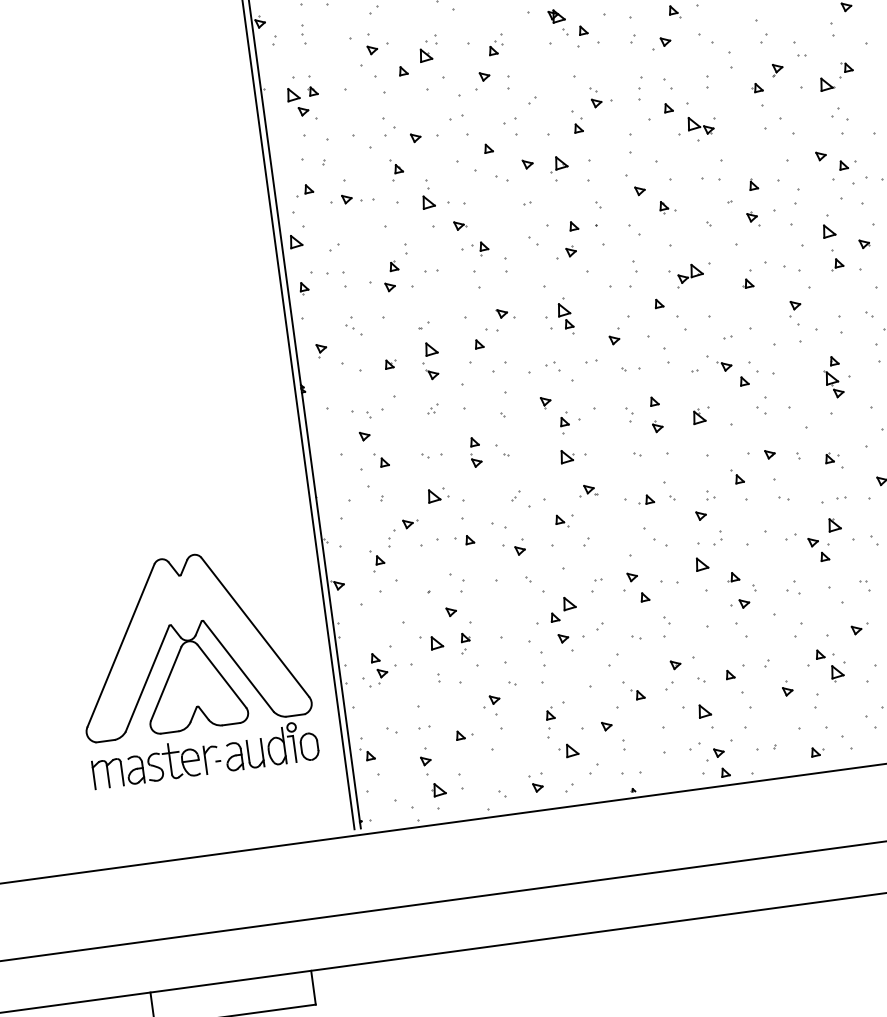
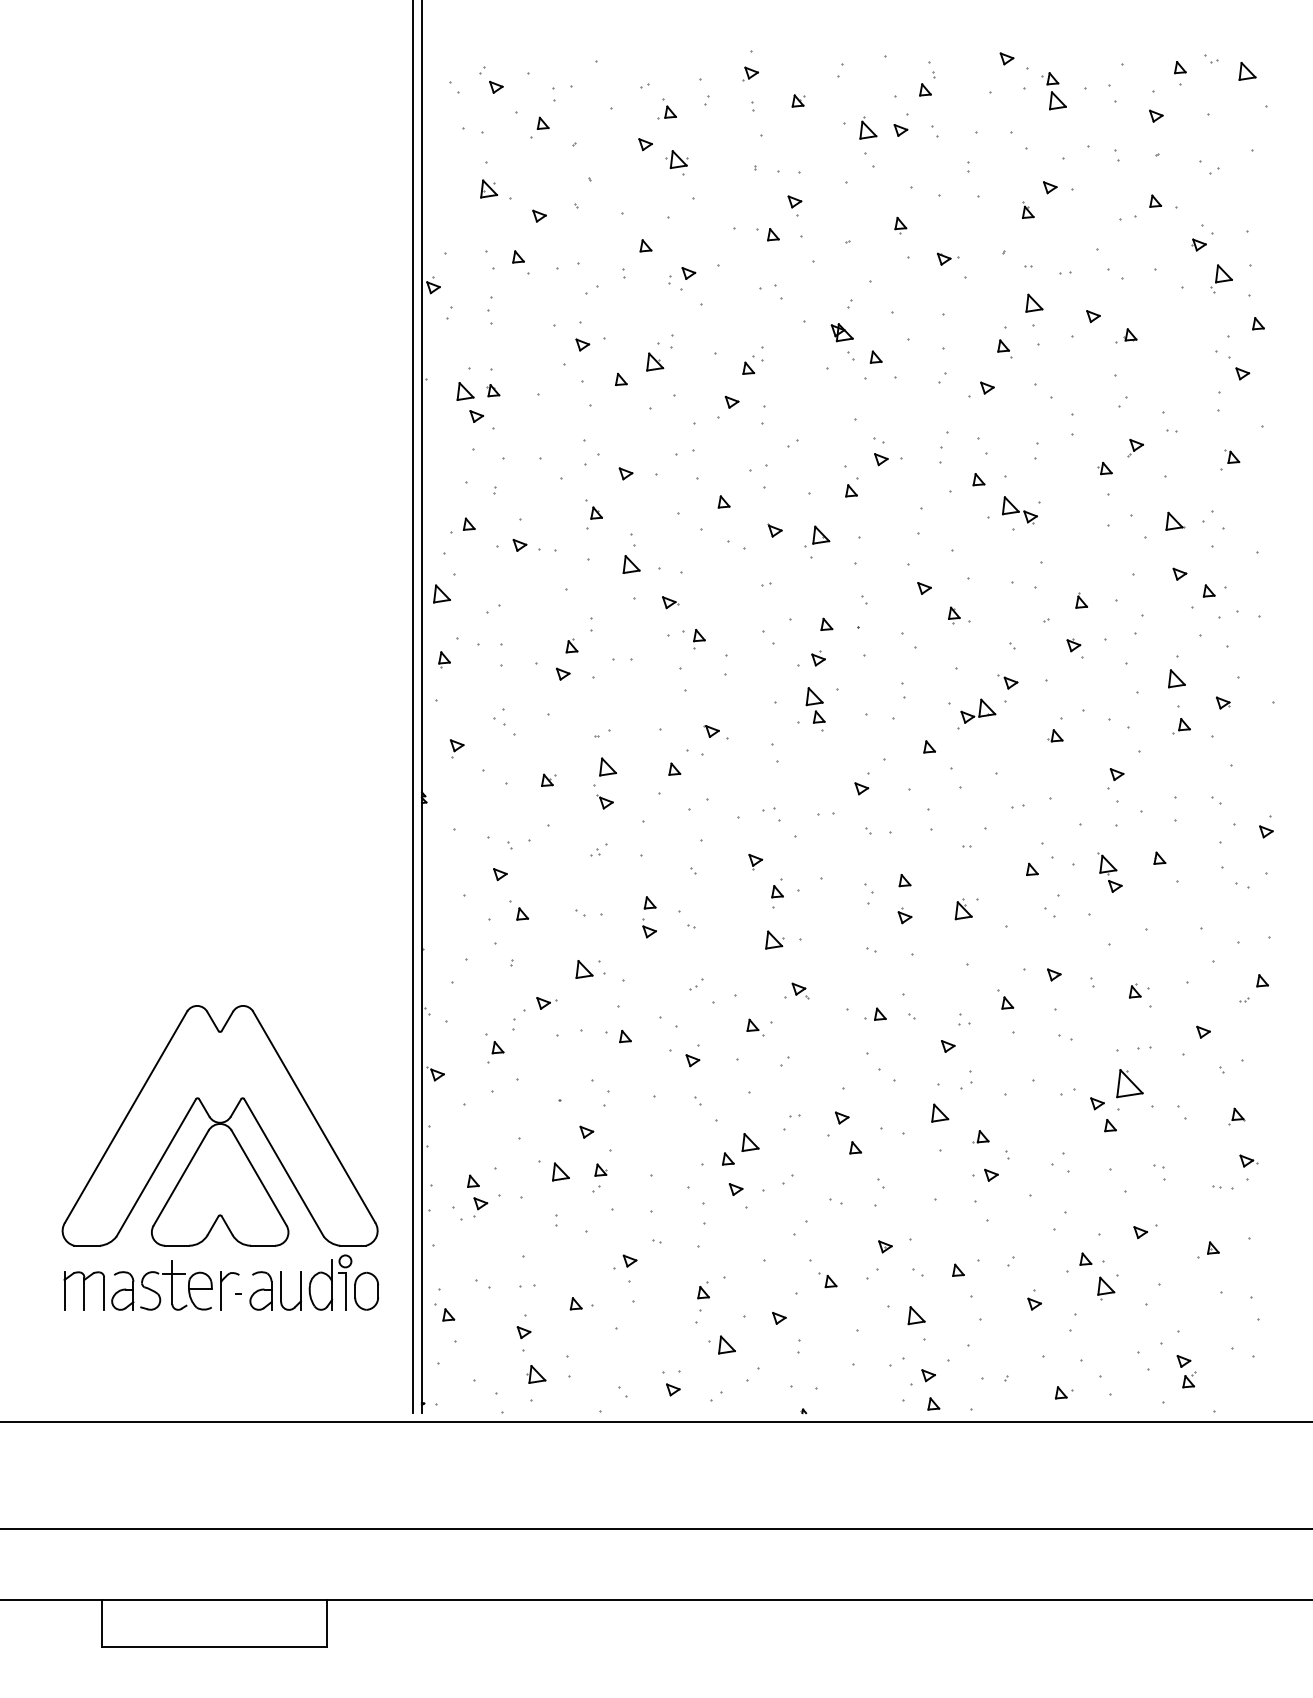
part: (827, 83) -> (1175, 520), moved
part: (565, 318) -> (815, 709), moved
part: (724, 365) -> (1007, 681), moved
part: (833, 383) -> (1109, 872), moved
part: (834, 524) -> (1129, 1083), size x1.6

